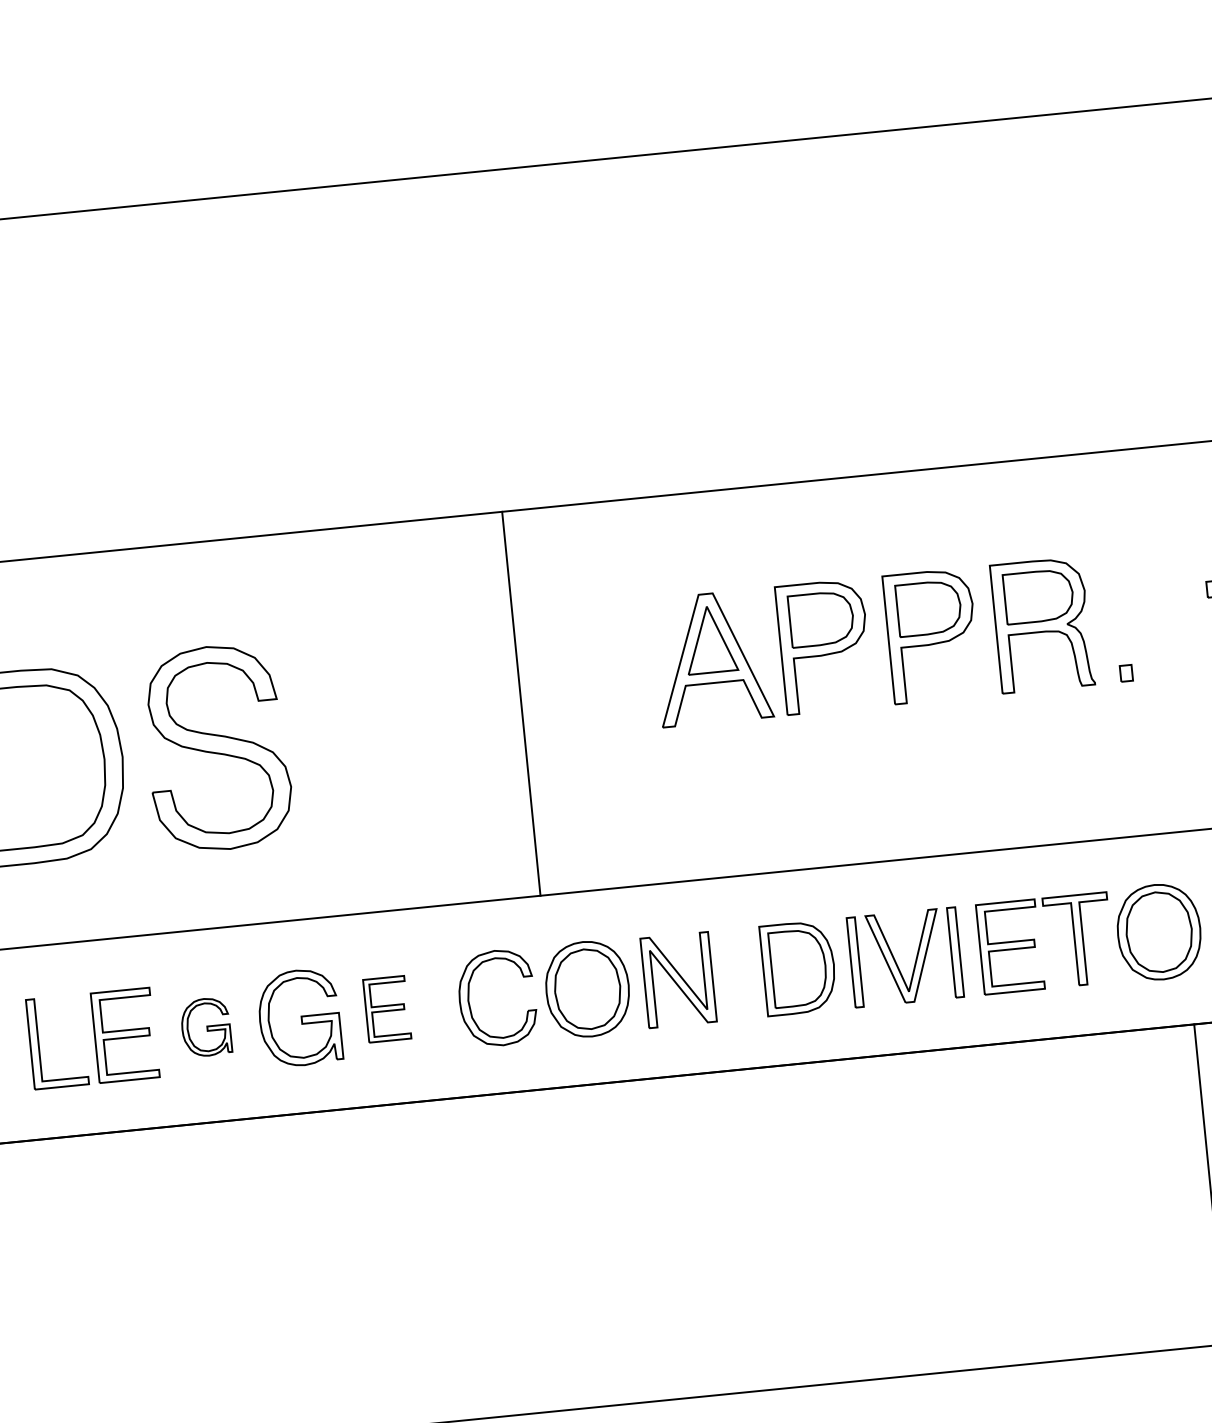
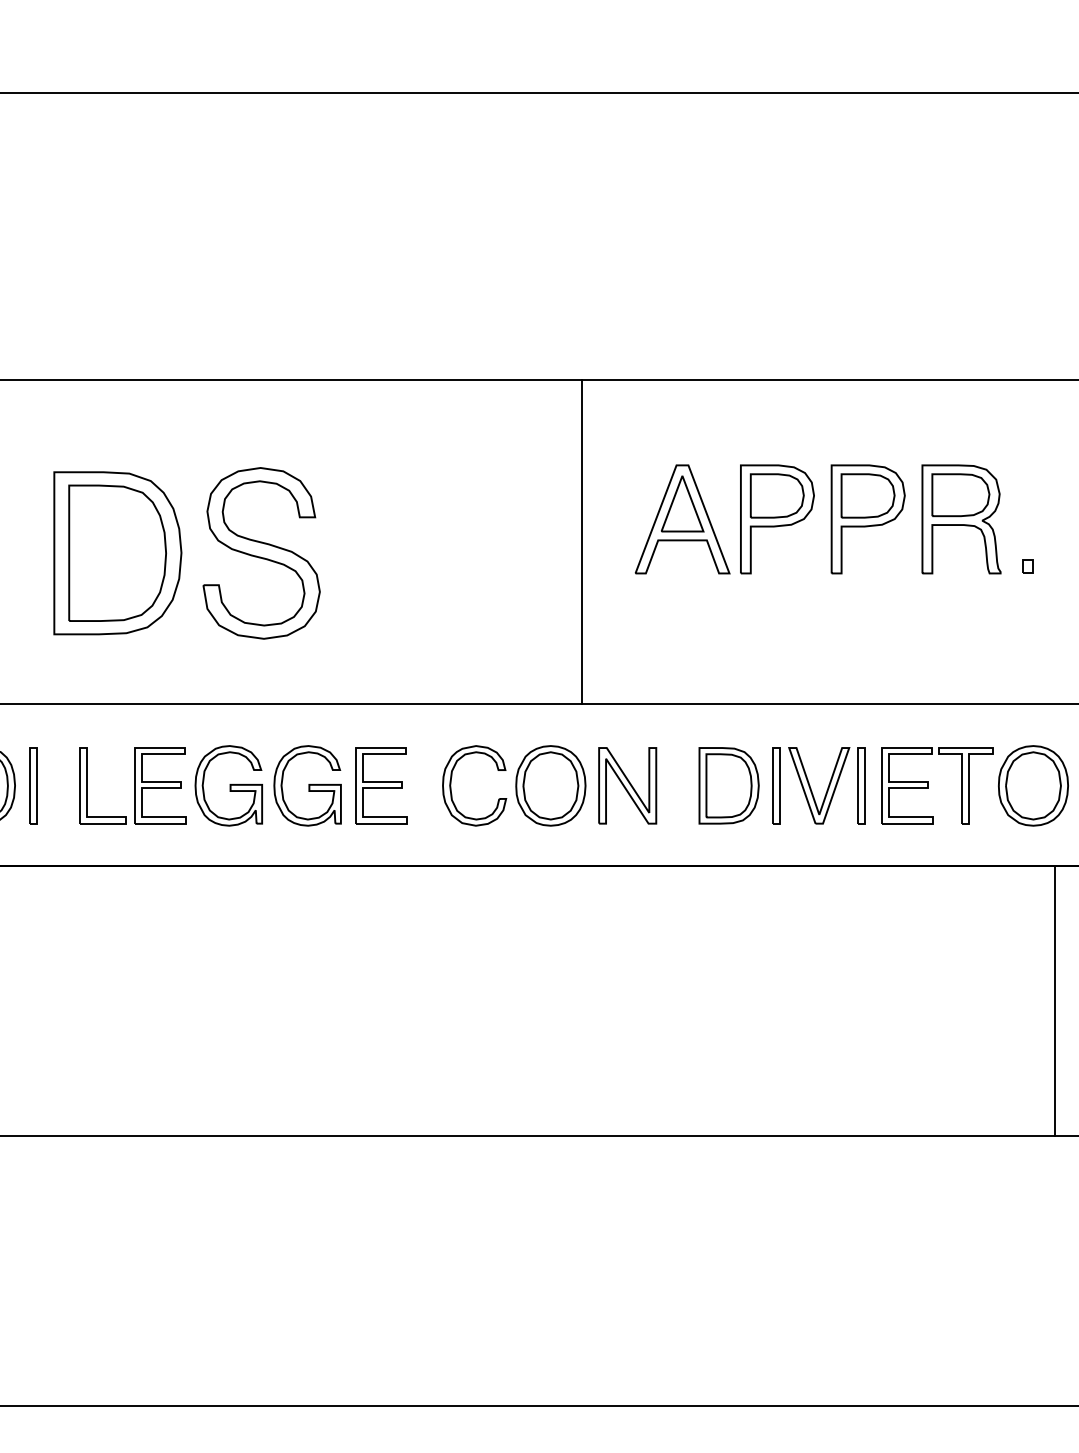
line: (521, 703) -> (582, 541), moved
part: (387, 1008) -> (381, 785), size x1.43
part: (205, 1026) -> (228, 785), size x1.67

